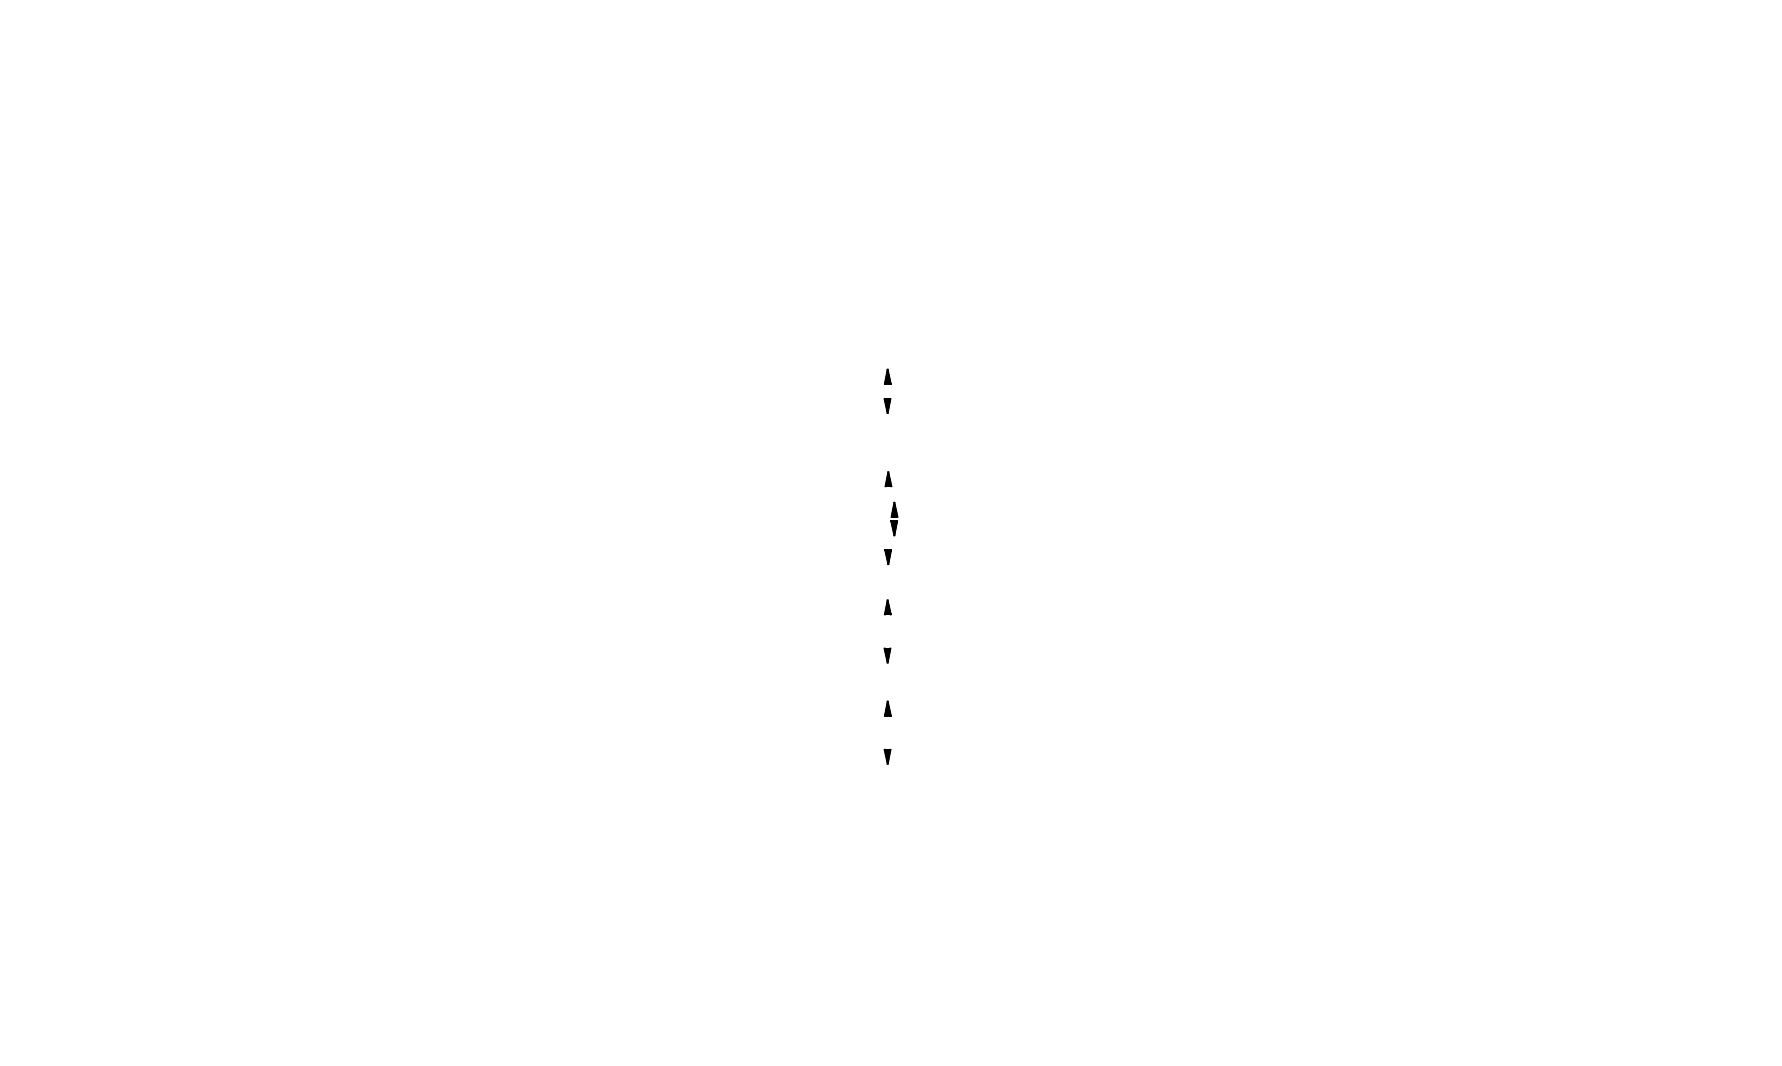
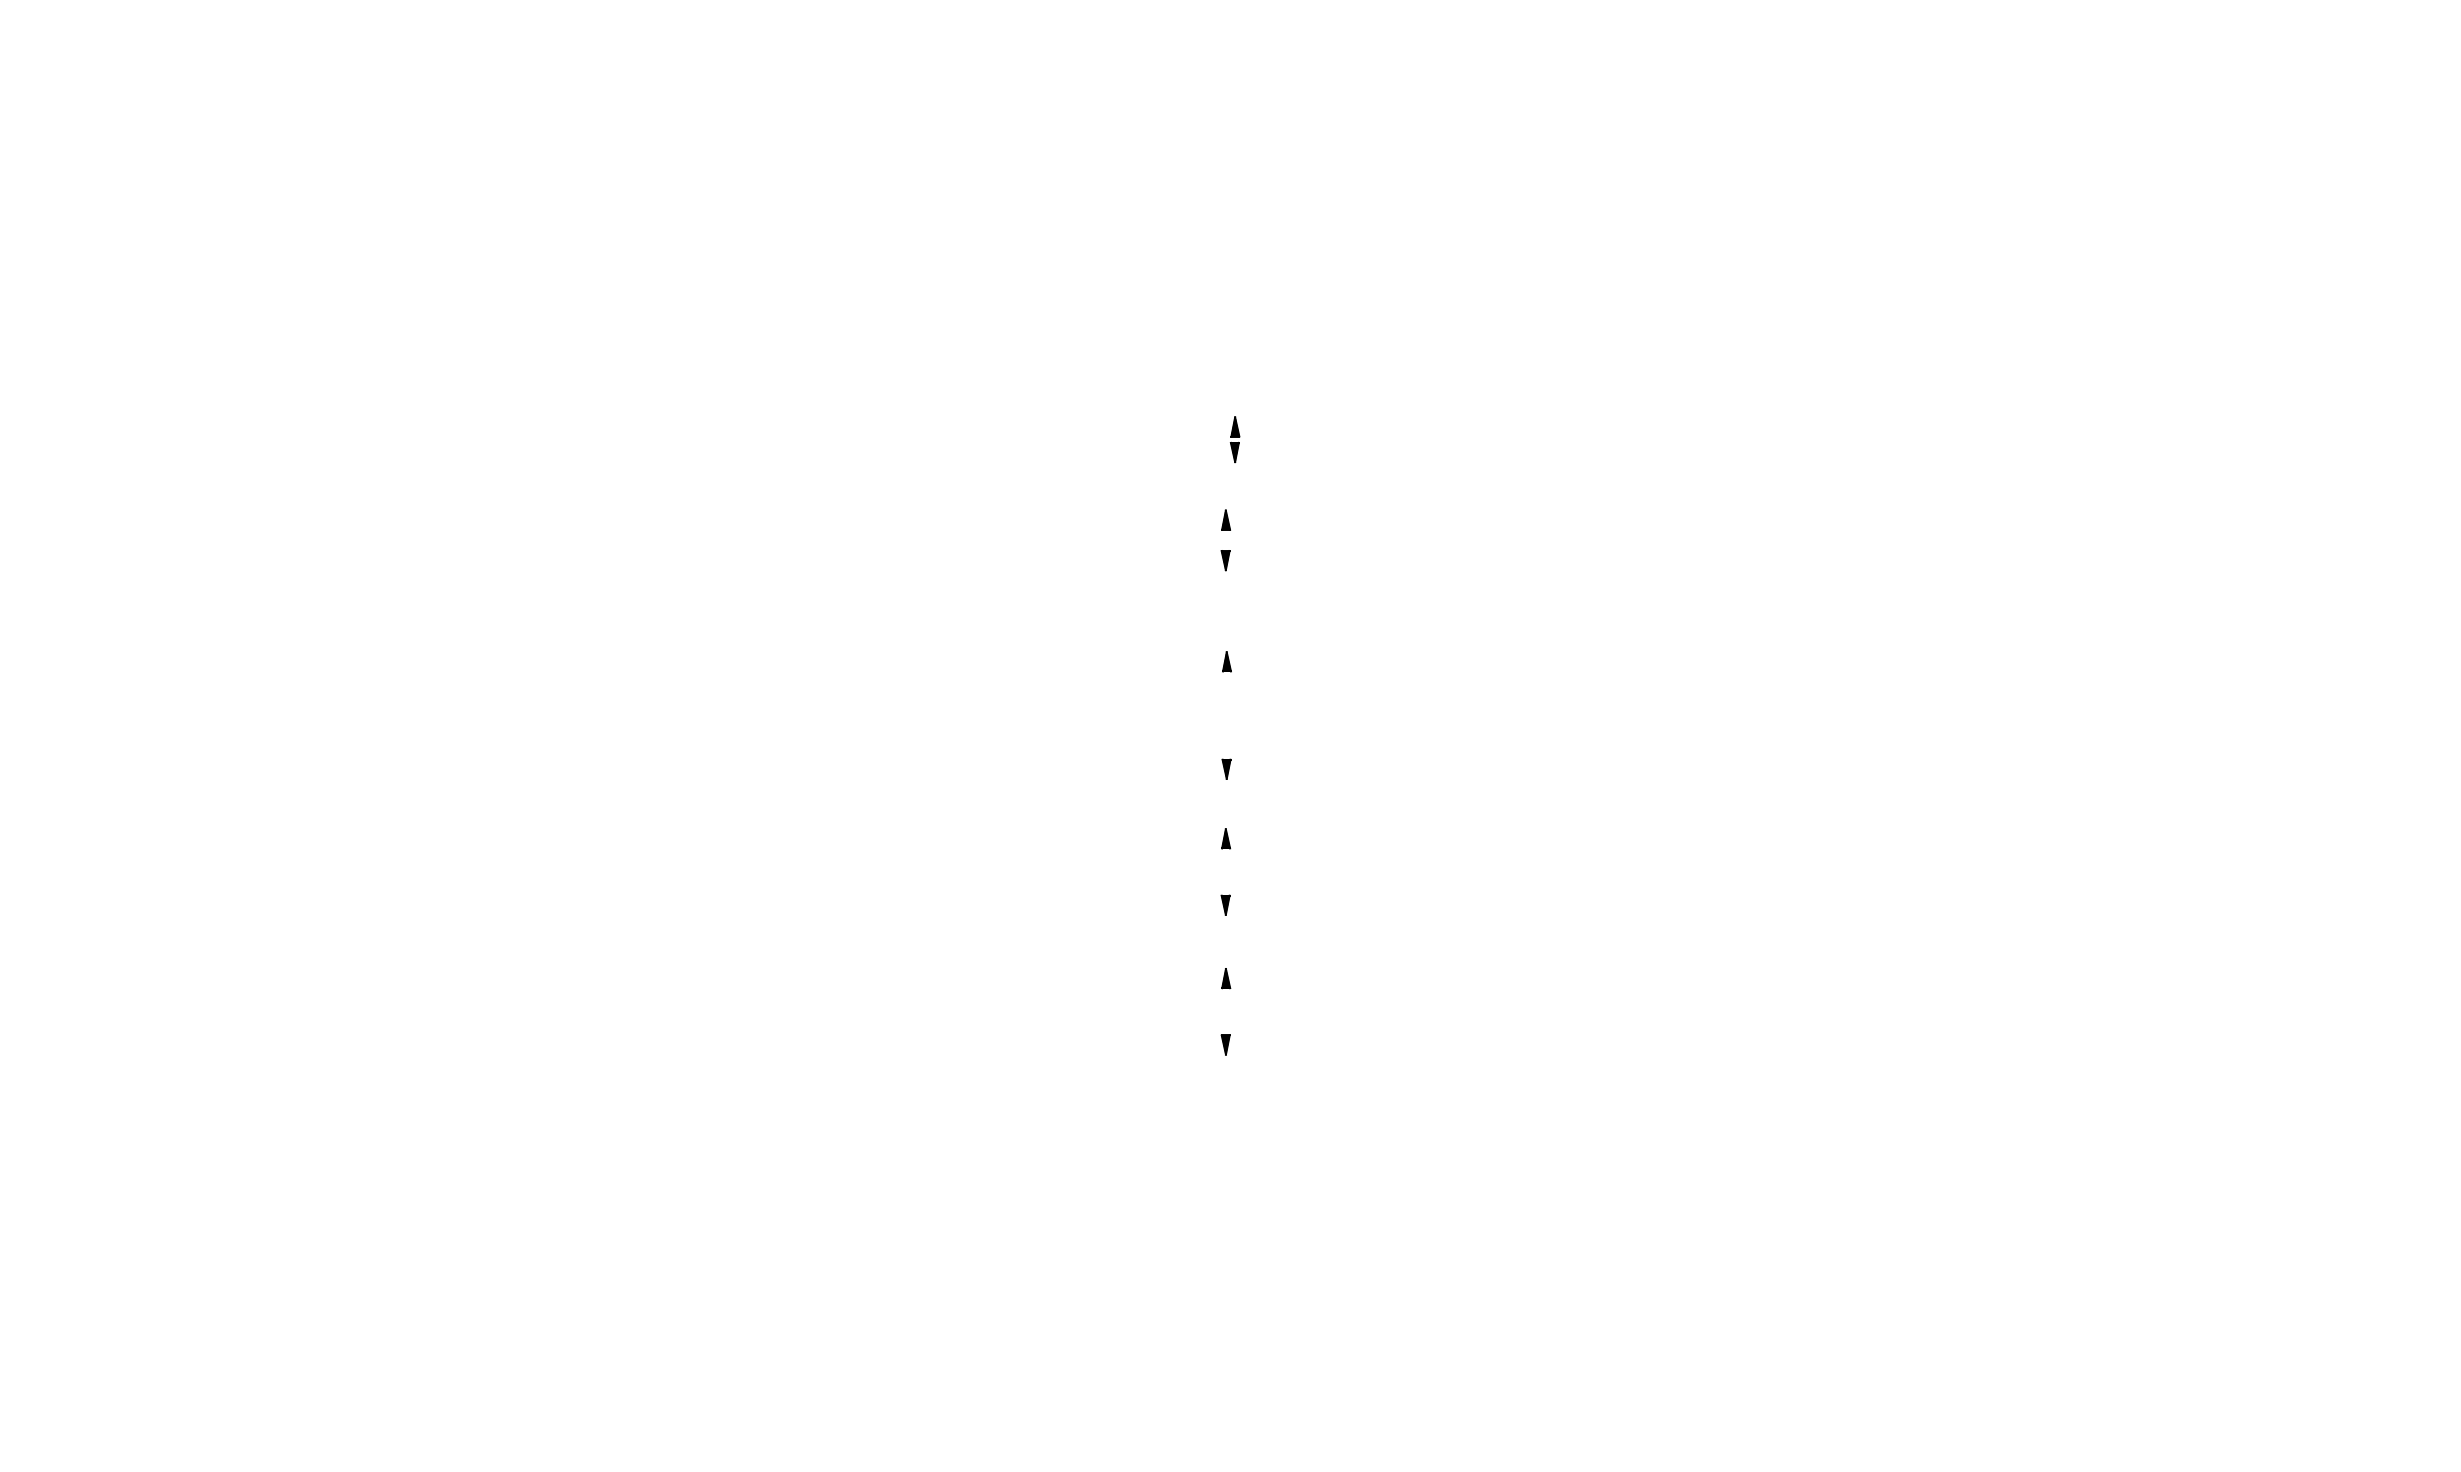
part: (893, 518) -> (1234, 439), moved

